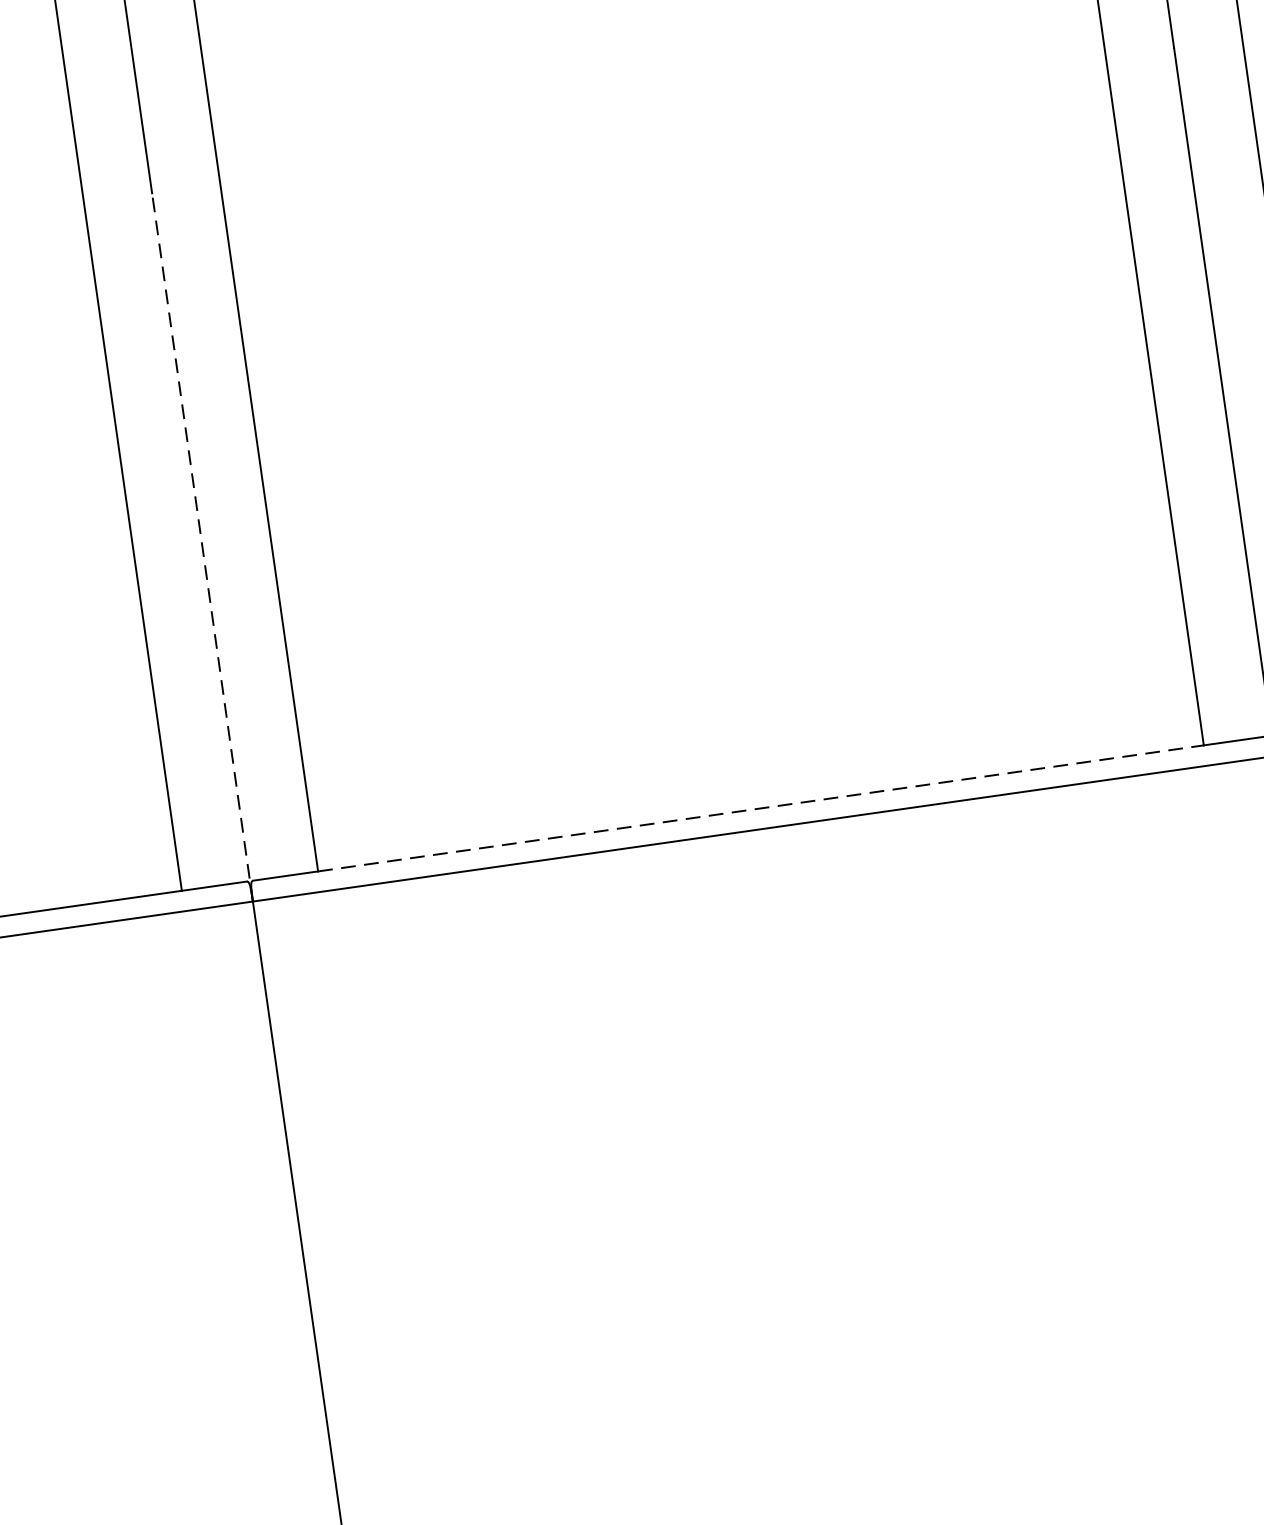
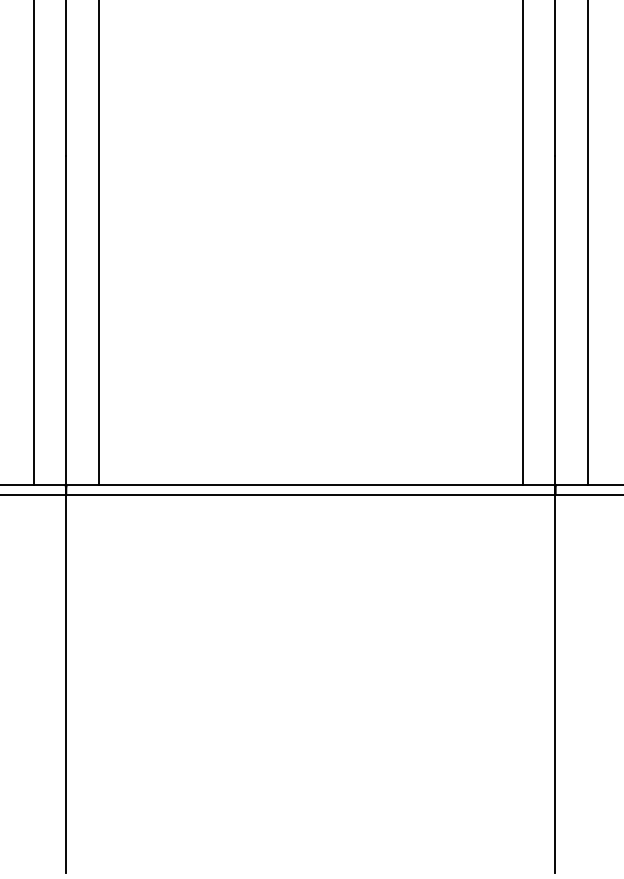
line: (203, 548) -> (66, 325), dashed -> solid
line: (762, 807) -> (311, 484), dashed -> solid

